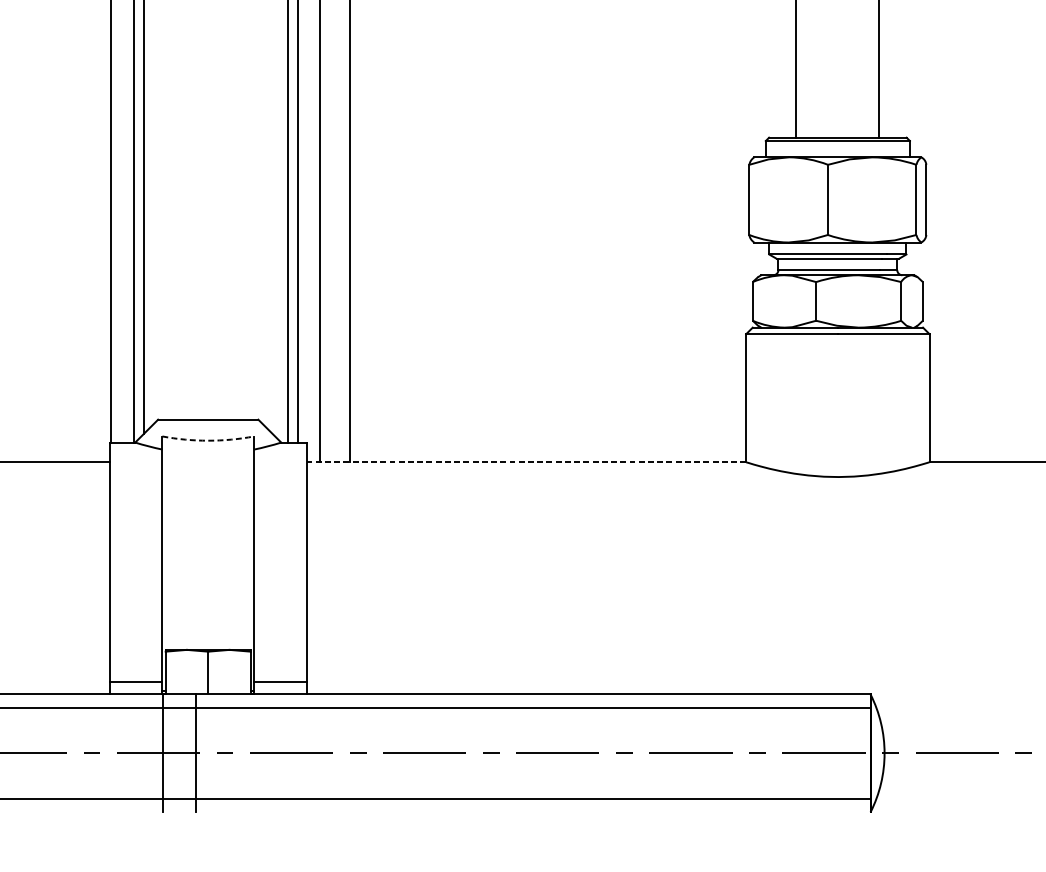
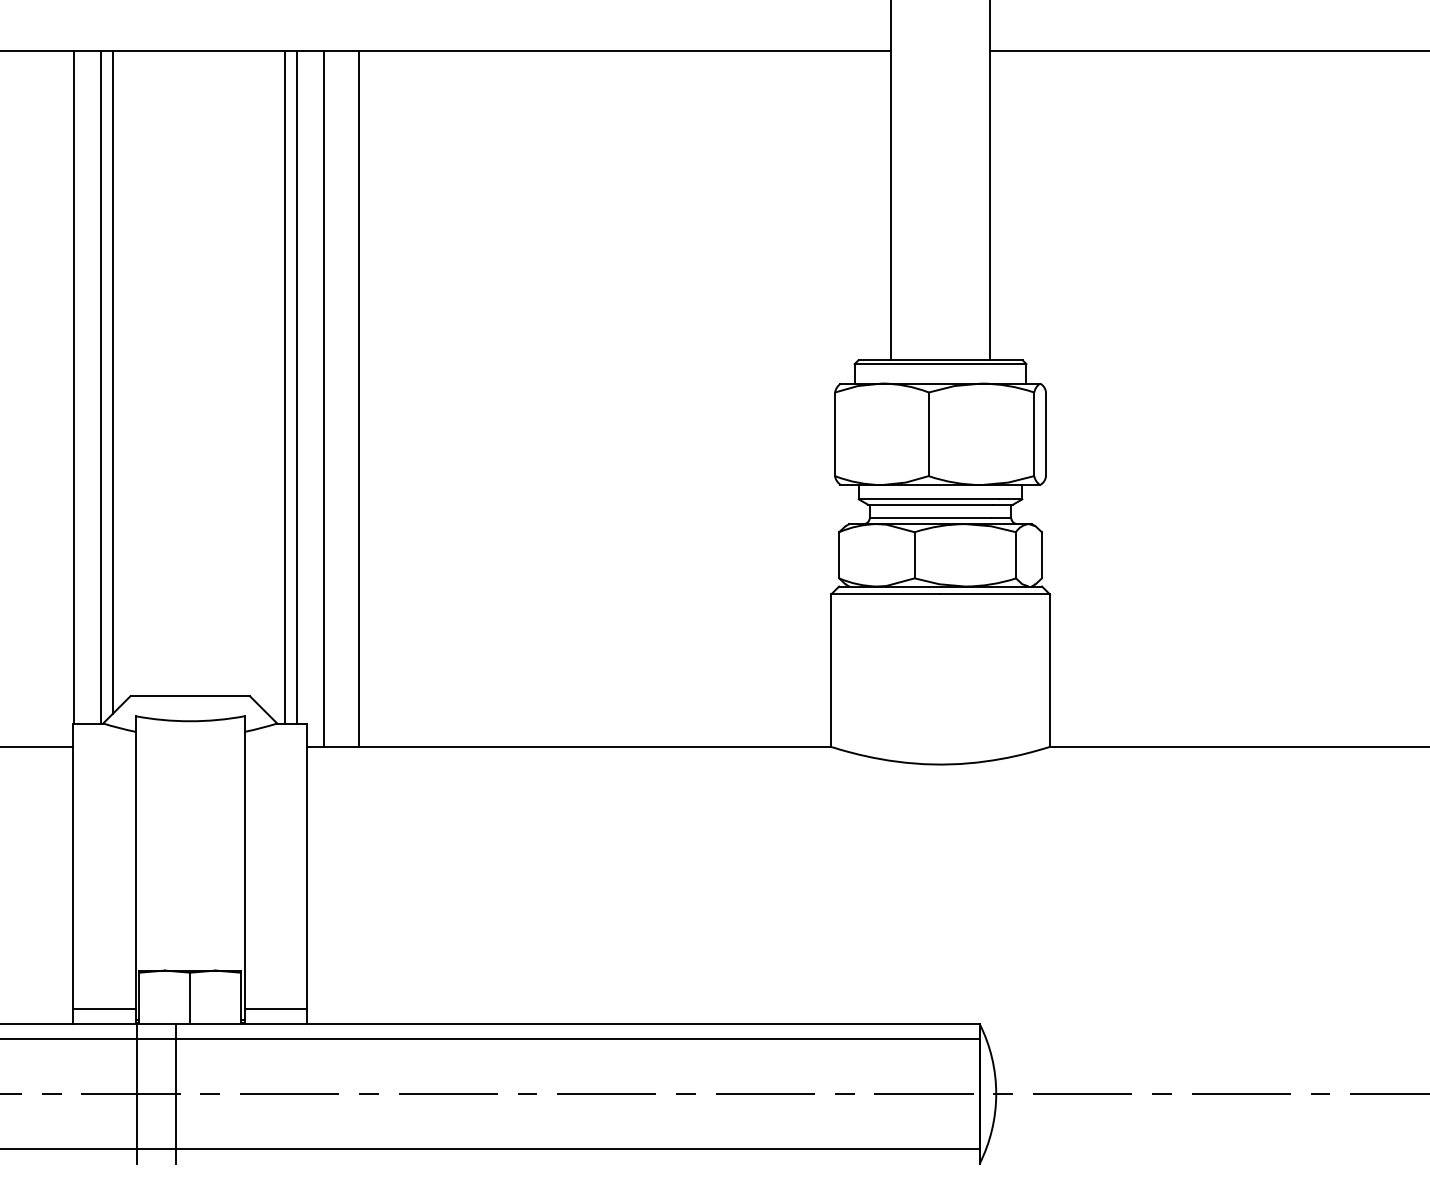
arc: (208, 440) -> (190, 721), dashed -> solid
line: (526, 461) -> (569, 746), dashed -> solid

